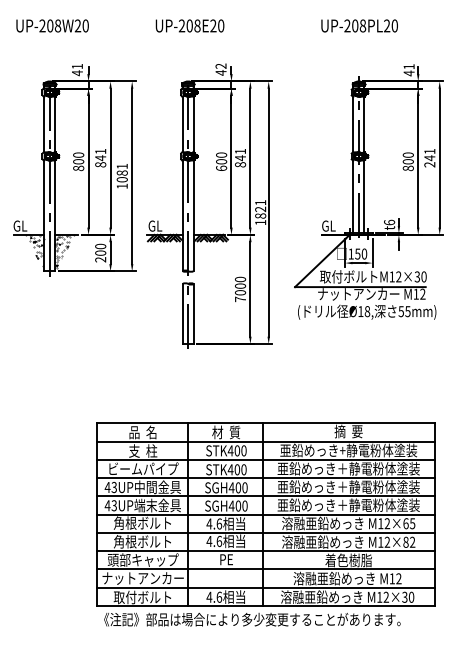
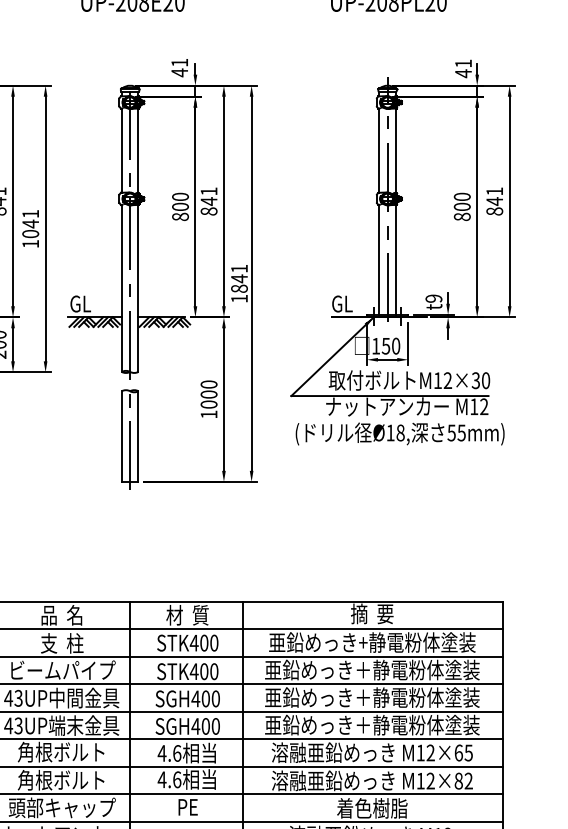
text: (220, 65) -> (178, 61), 42 -> 41
text: (429, 164) -> (494, 211), 241 -> 841
text: (221, 168) -> (180, 217), 600 -> 800
text: (121, 173) -> (29, 224), 1081 -> 1041
text: (260, 209) -> (239, 278), 1821 -> 1841
text: (389, 222) -> (433, 298), t6 -> t9
text: (240, 299) -> (209, 414), 7000 -> 1000

